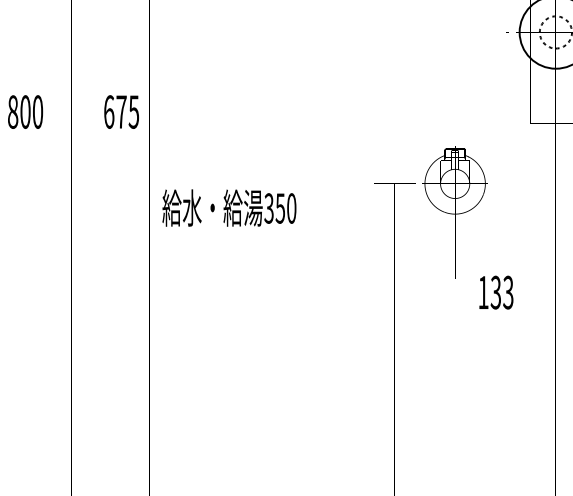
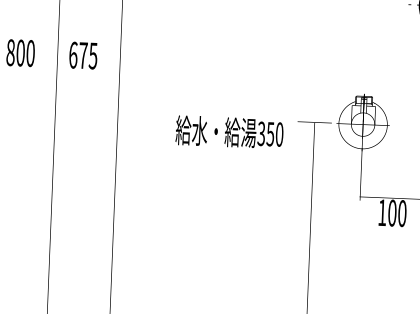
text: (121, 111) -> (83, 55), moved
text: (229, 207) -> (229, 131), moved
text: (501, 292) -> (396, 213), 133 -> 100

